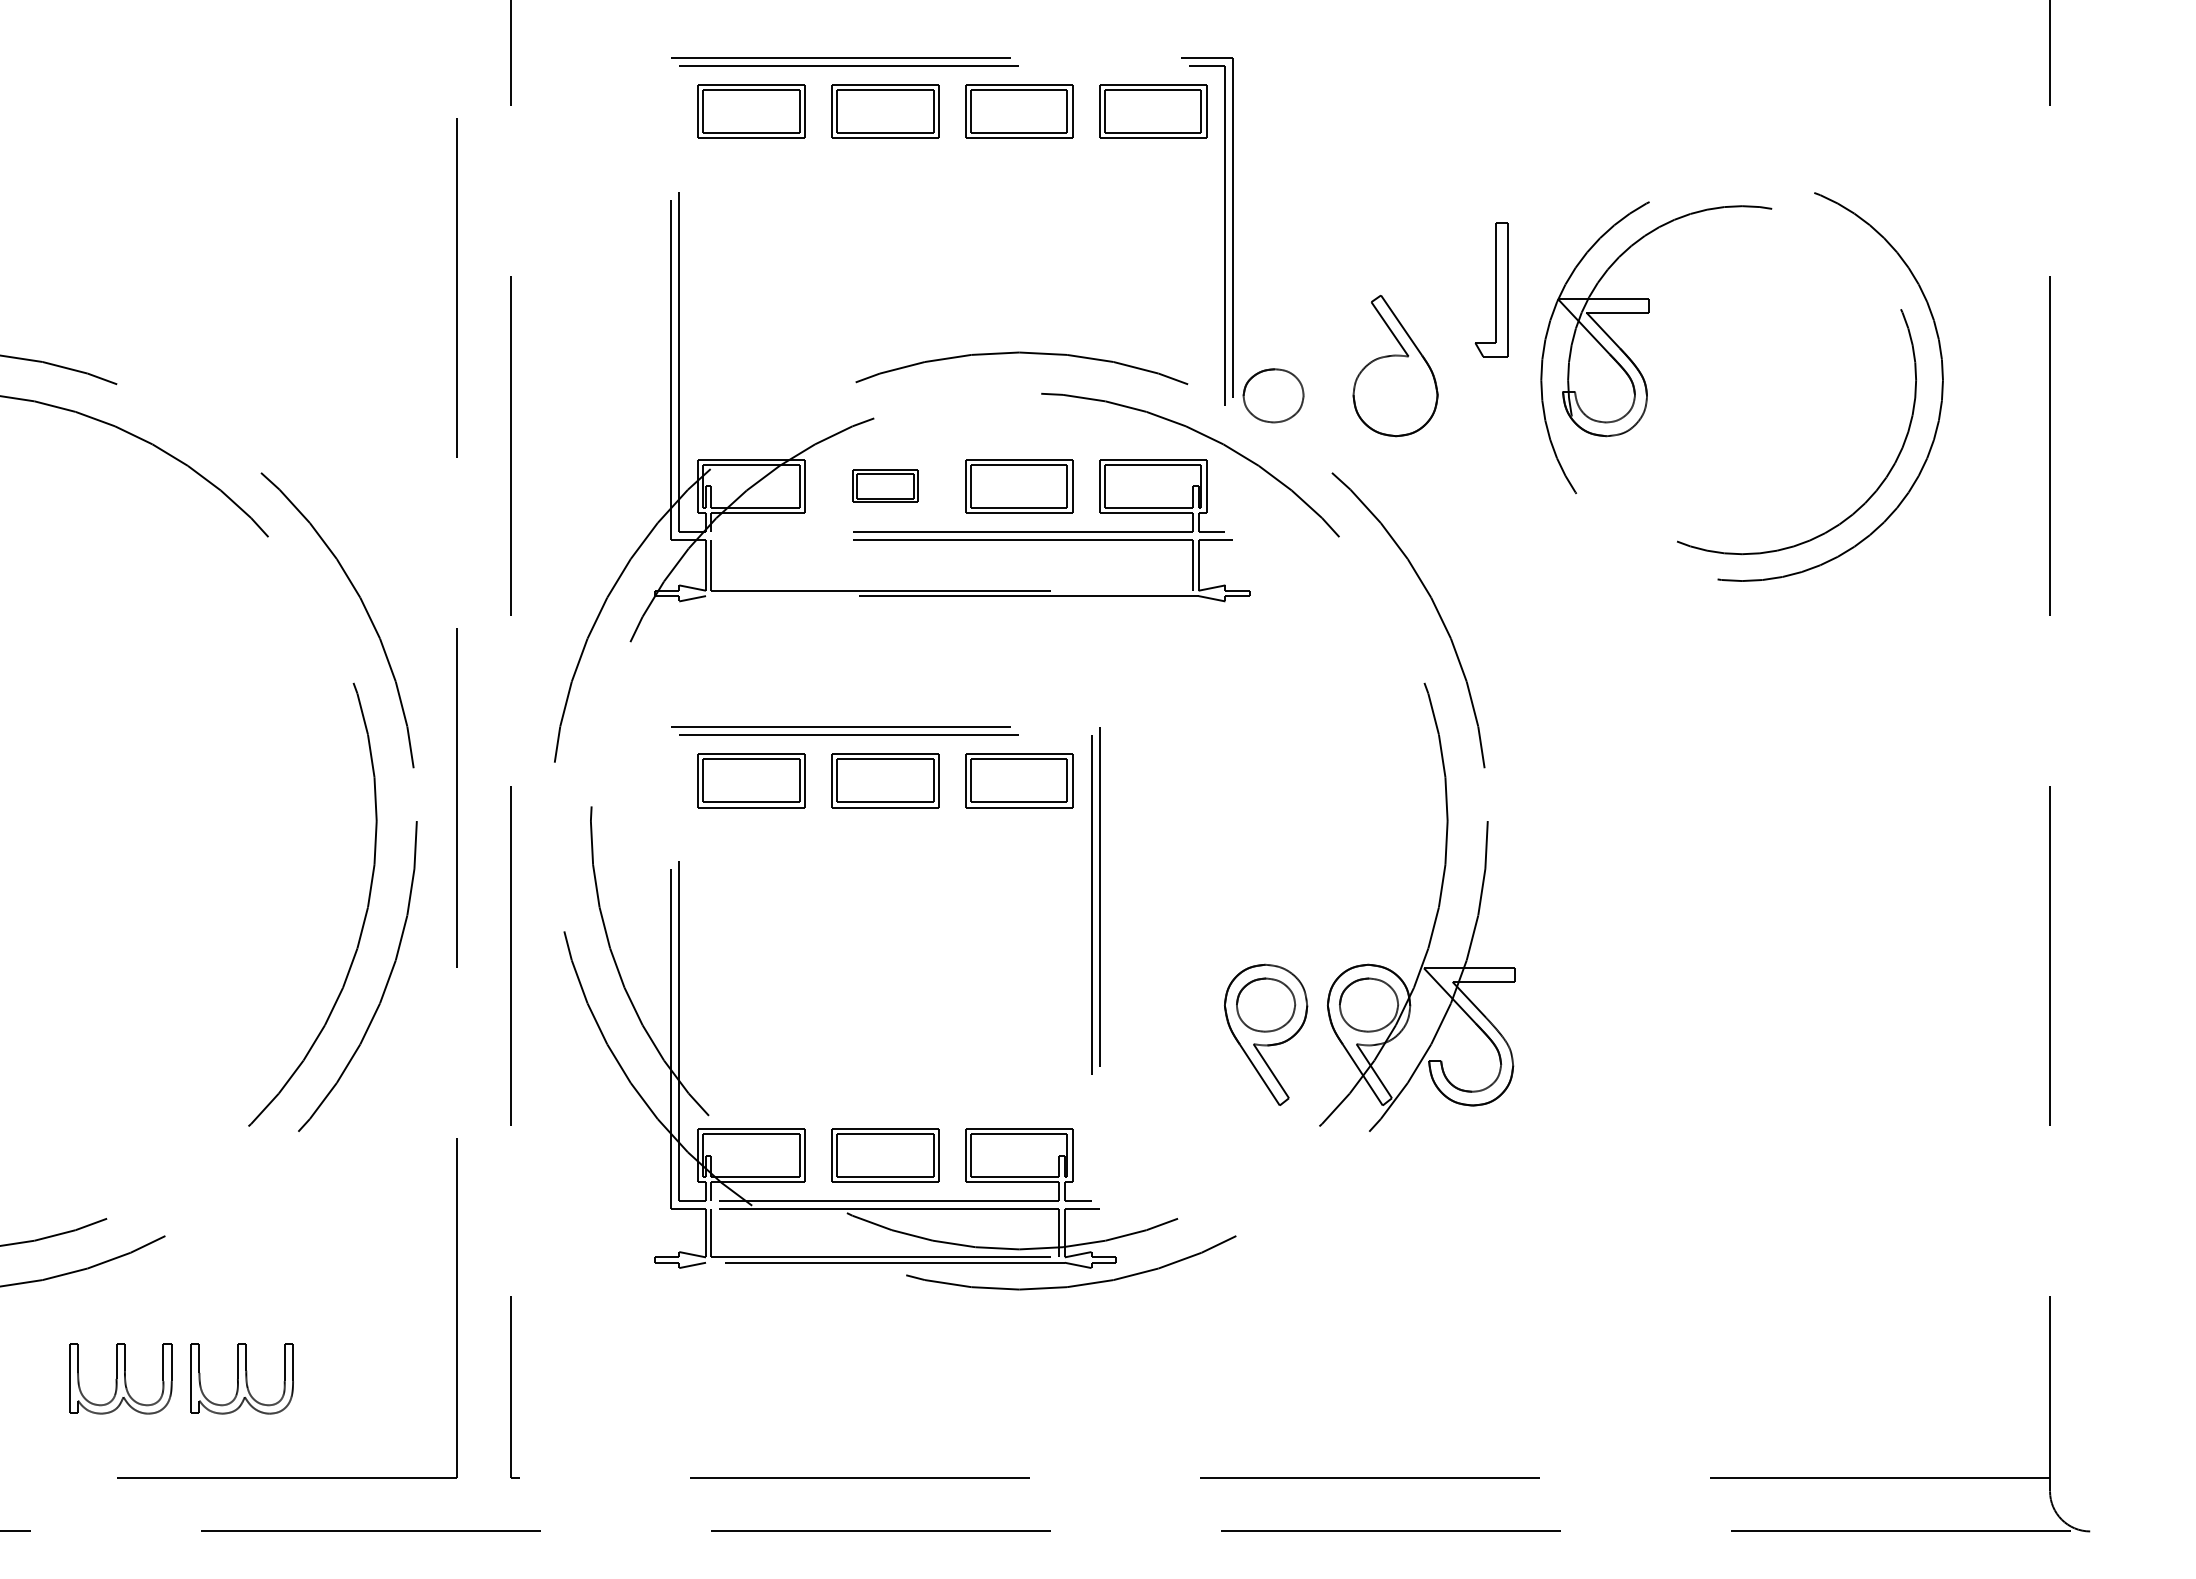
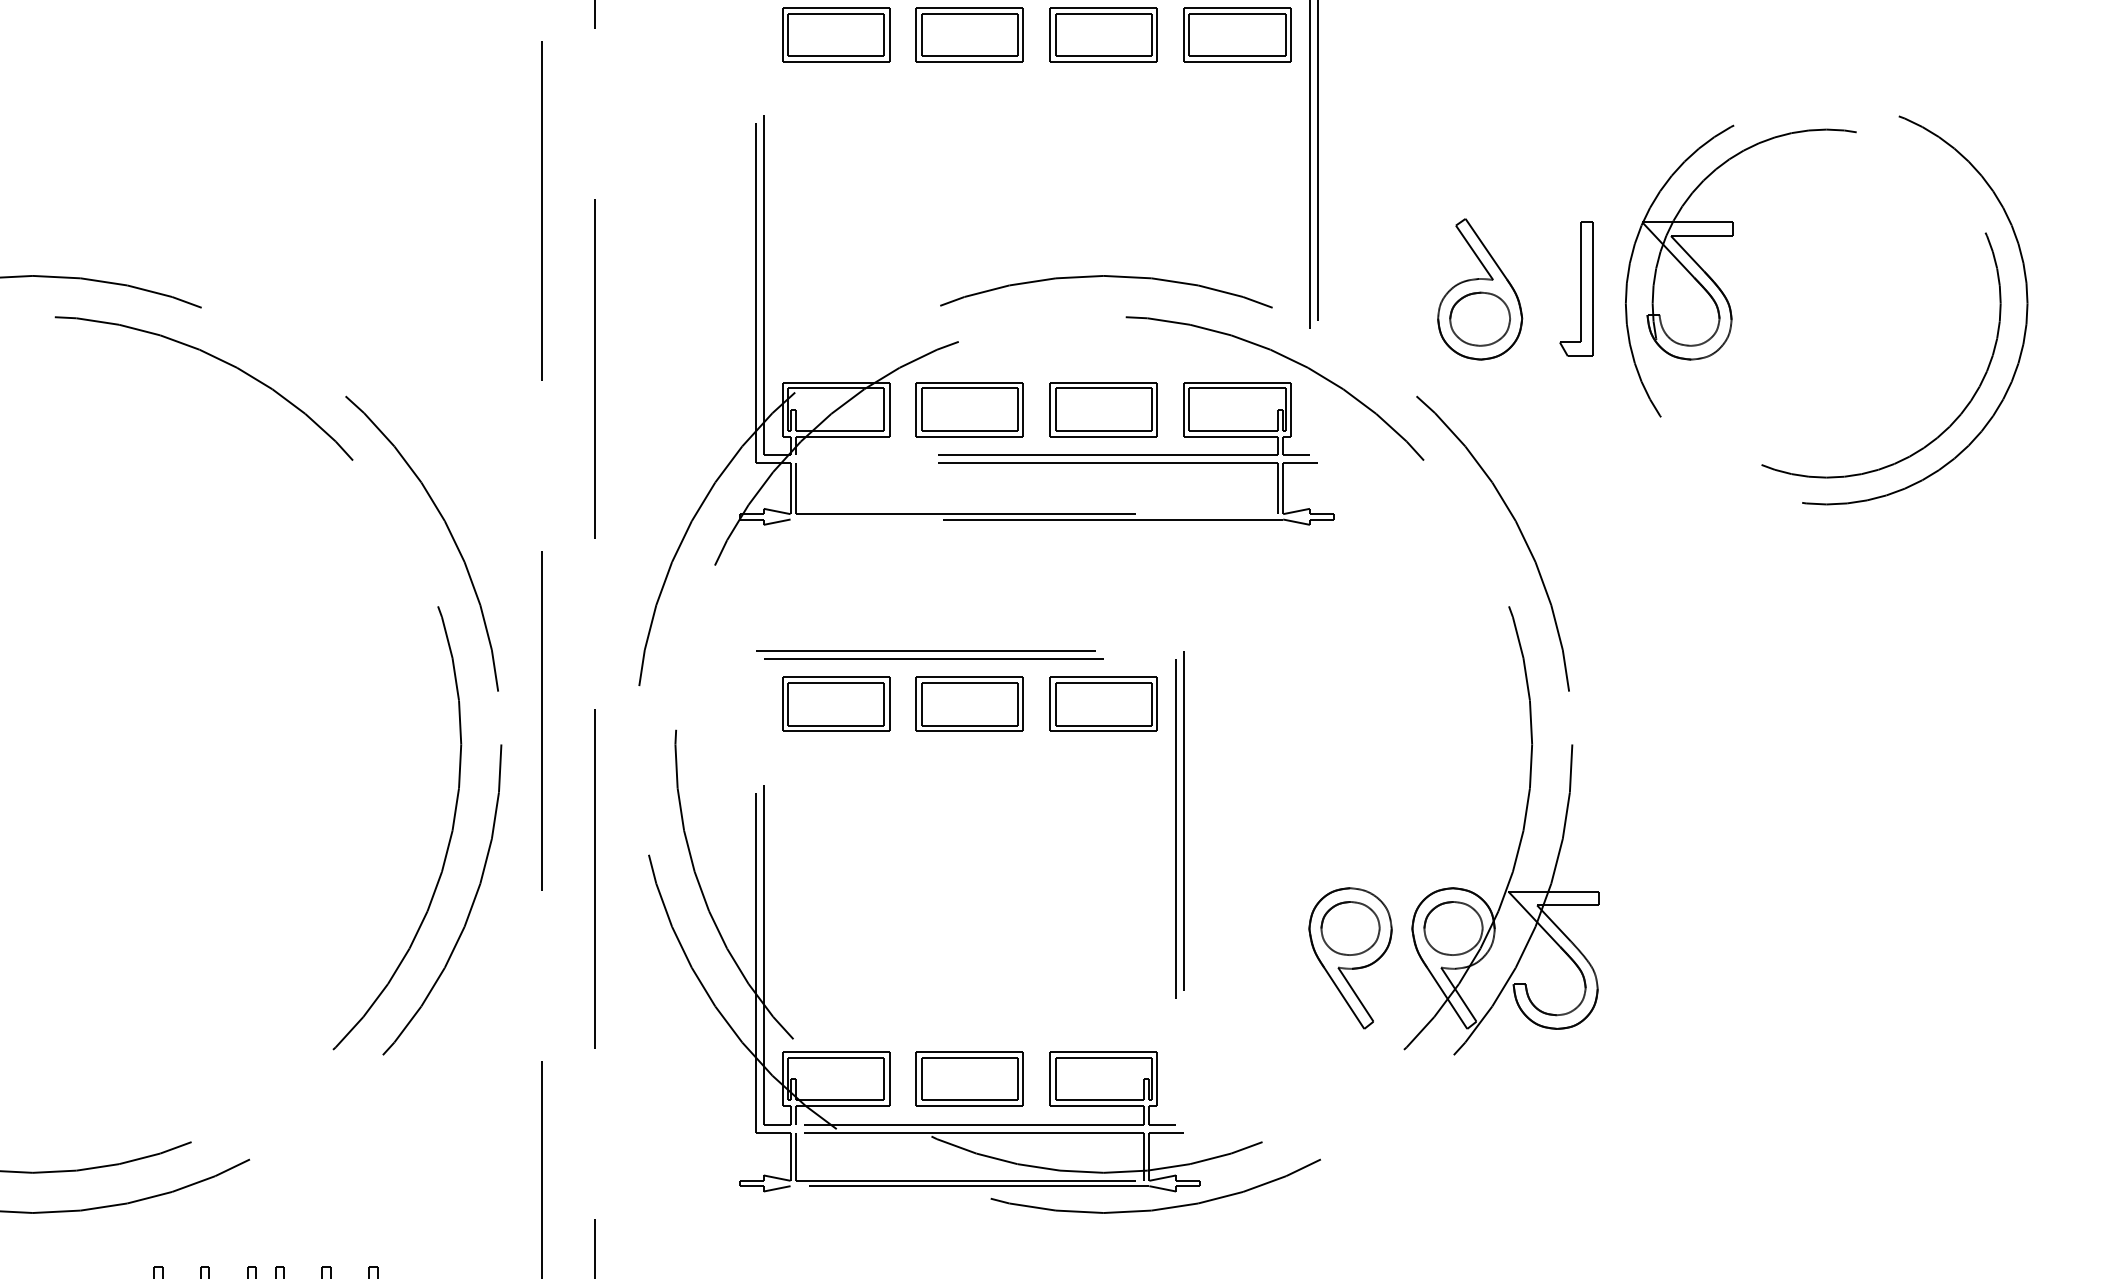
part: (1491, 289) -> (1576, 288), moved
part: (1273, 395) -> (1480, 318), moved
part: (885, 486) -> (970, 409), size x1.67

